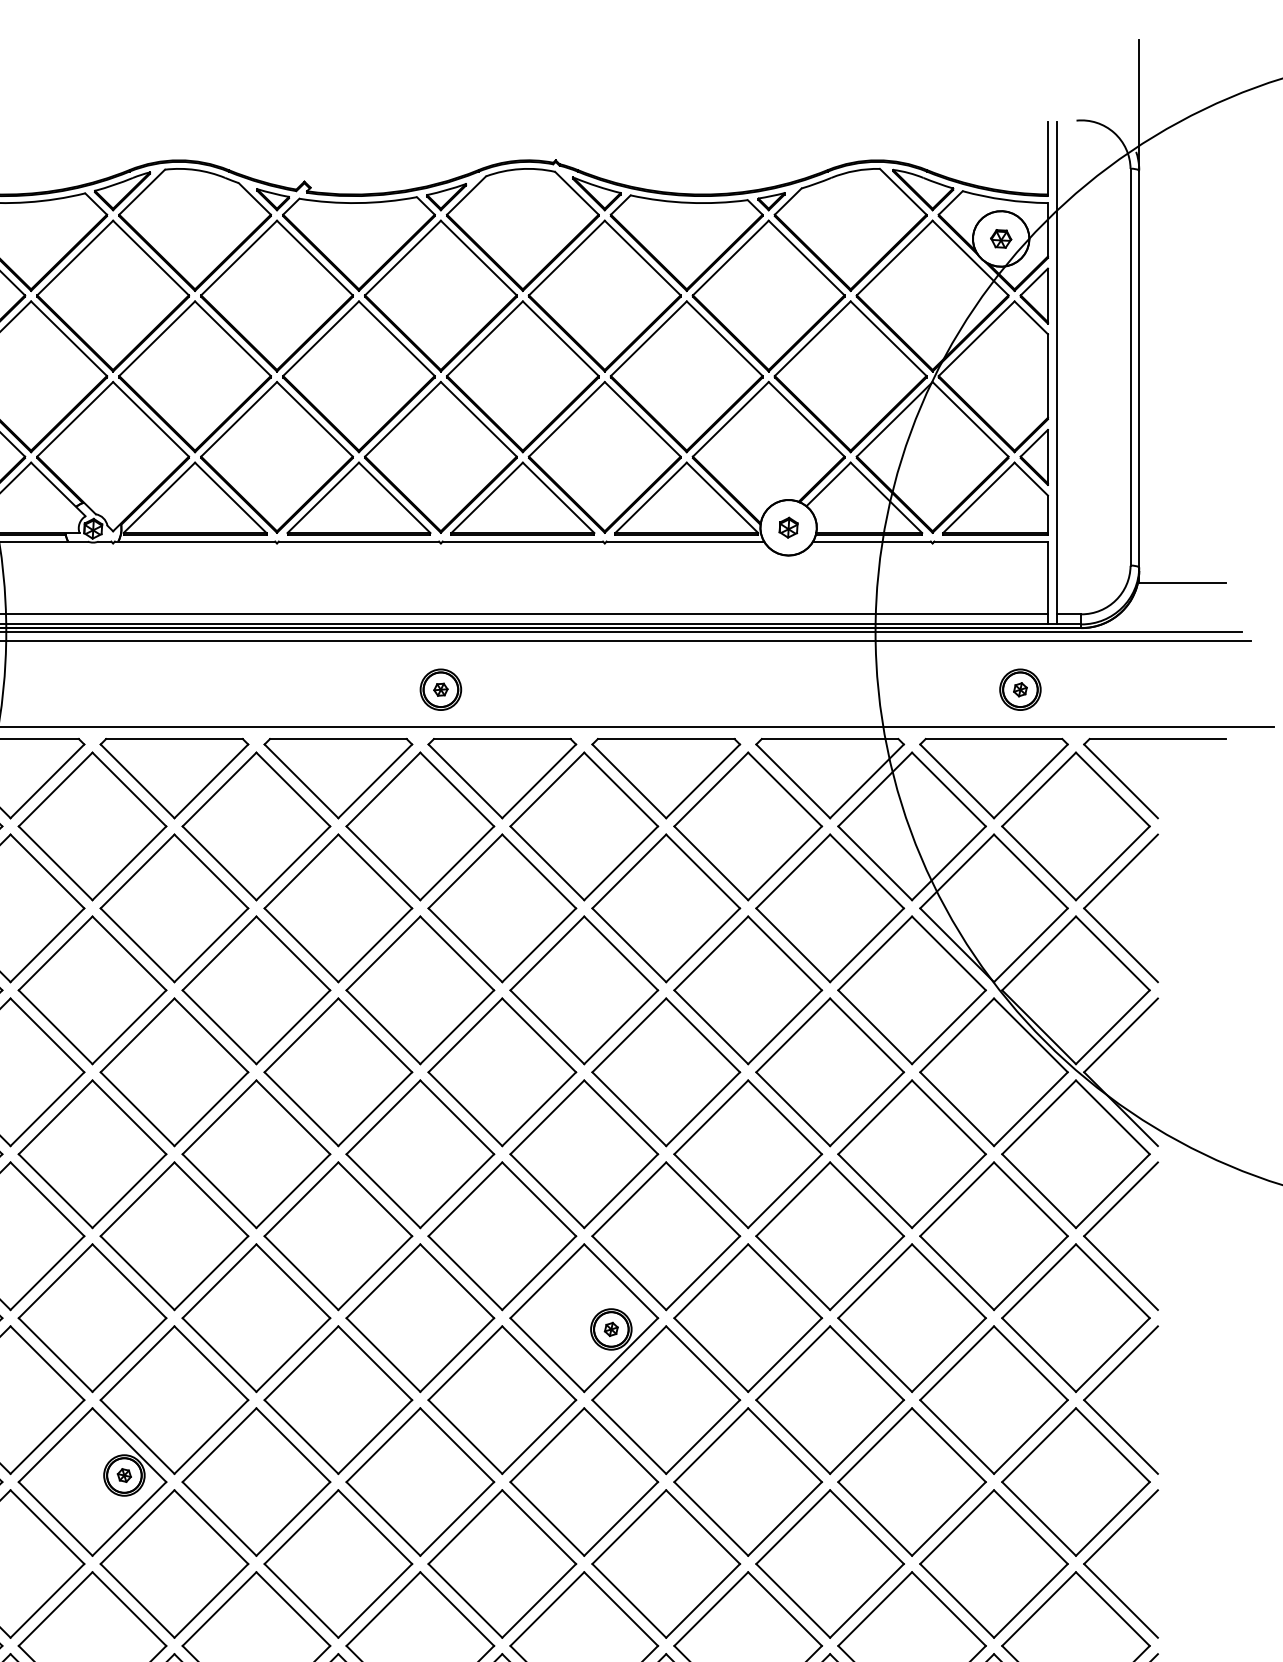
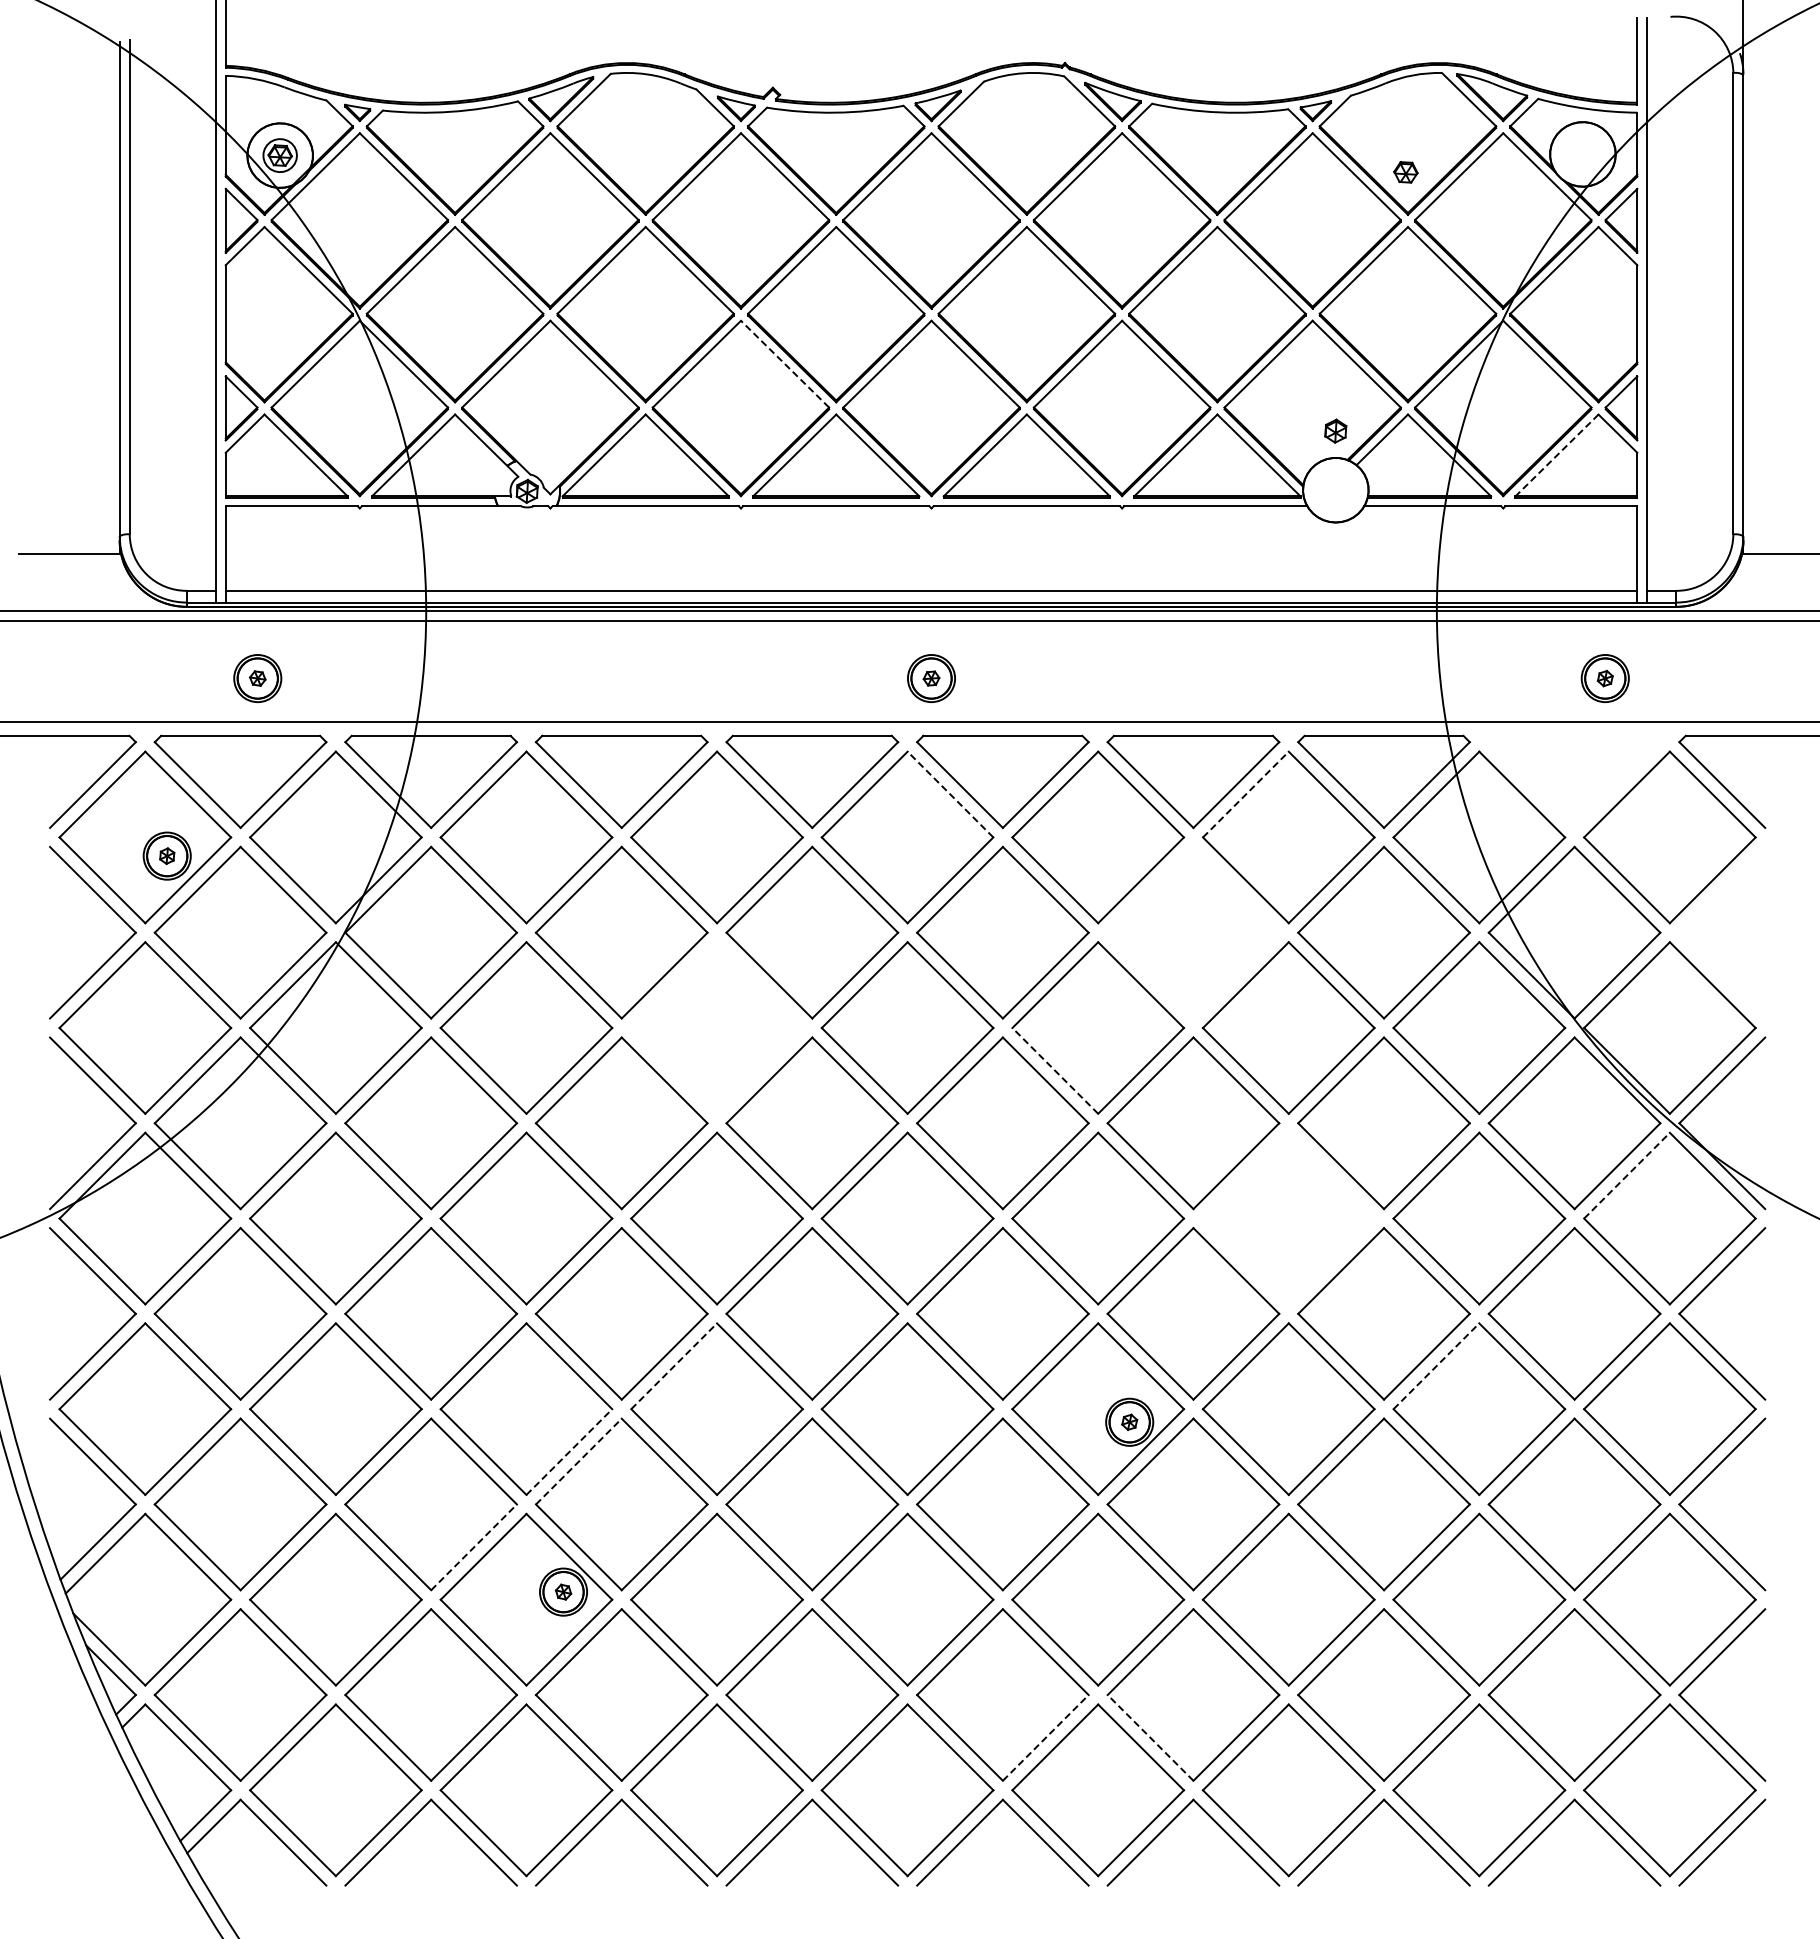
part: (1000, 239) -> (1405, 172), moved
line: (315, 419) -> (785, 364), solid -> dashed
line: (978, 497) -> (1556, 455), solid -> dashed
part: (788, 527) -> (1335, 430), moved
part: (993, 778) -> (1574, 781), removed
line: (457, 789) -> (950, 794), solid -> dashed
line: (710, 789) -> (1245, 794), solid -> dashed
part: (1104, 890) -> (1702, 911), removed
part: (666, 908) -> (1193, 932), removed
part: (255, 989) -> (716, 1027), removed
line: (547, 1026) -> (1055, 1070), solid -> dashed
line: (1039, 1117) -> (1627, 1175), solid -> dashed
part: (747, 1154) -> (1288, 1218), removed
line: (219, 1281) -> (674, 1366), solid -> dashed
line: (875, 1281) -> (1436, 1366), solid -> dashed
line: (129, 1355) -> (569, 1452), solid -> dashed
line: (137, 1363) -> (578, 1461), solid -> dashed
line: (47, 1437) -> (474, 1547), solid -> dashed
line: (538, 1600) -> (1045, 1737), solid -> dashed
line: (629, 1600) -> (1150, 1737), solid -> dashed

